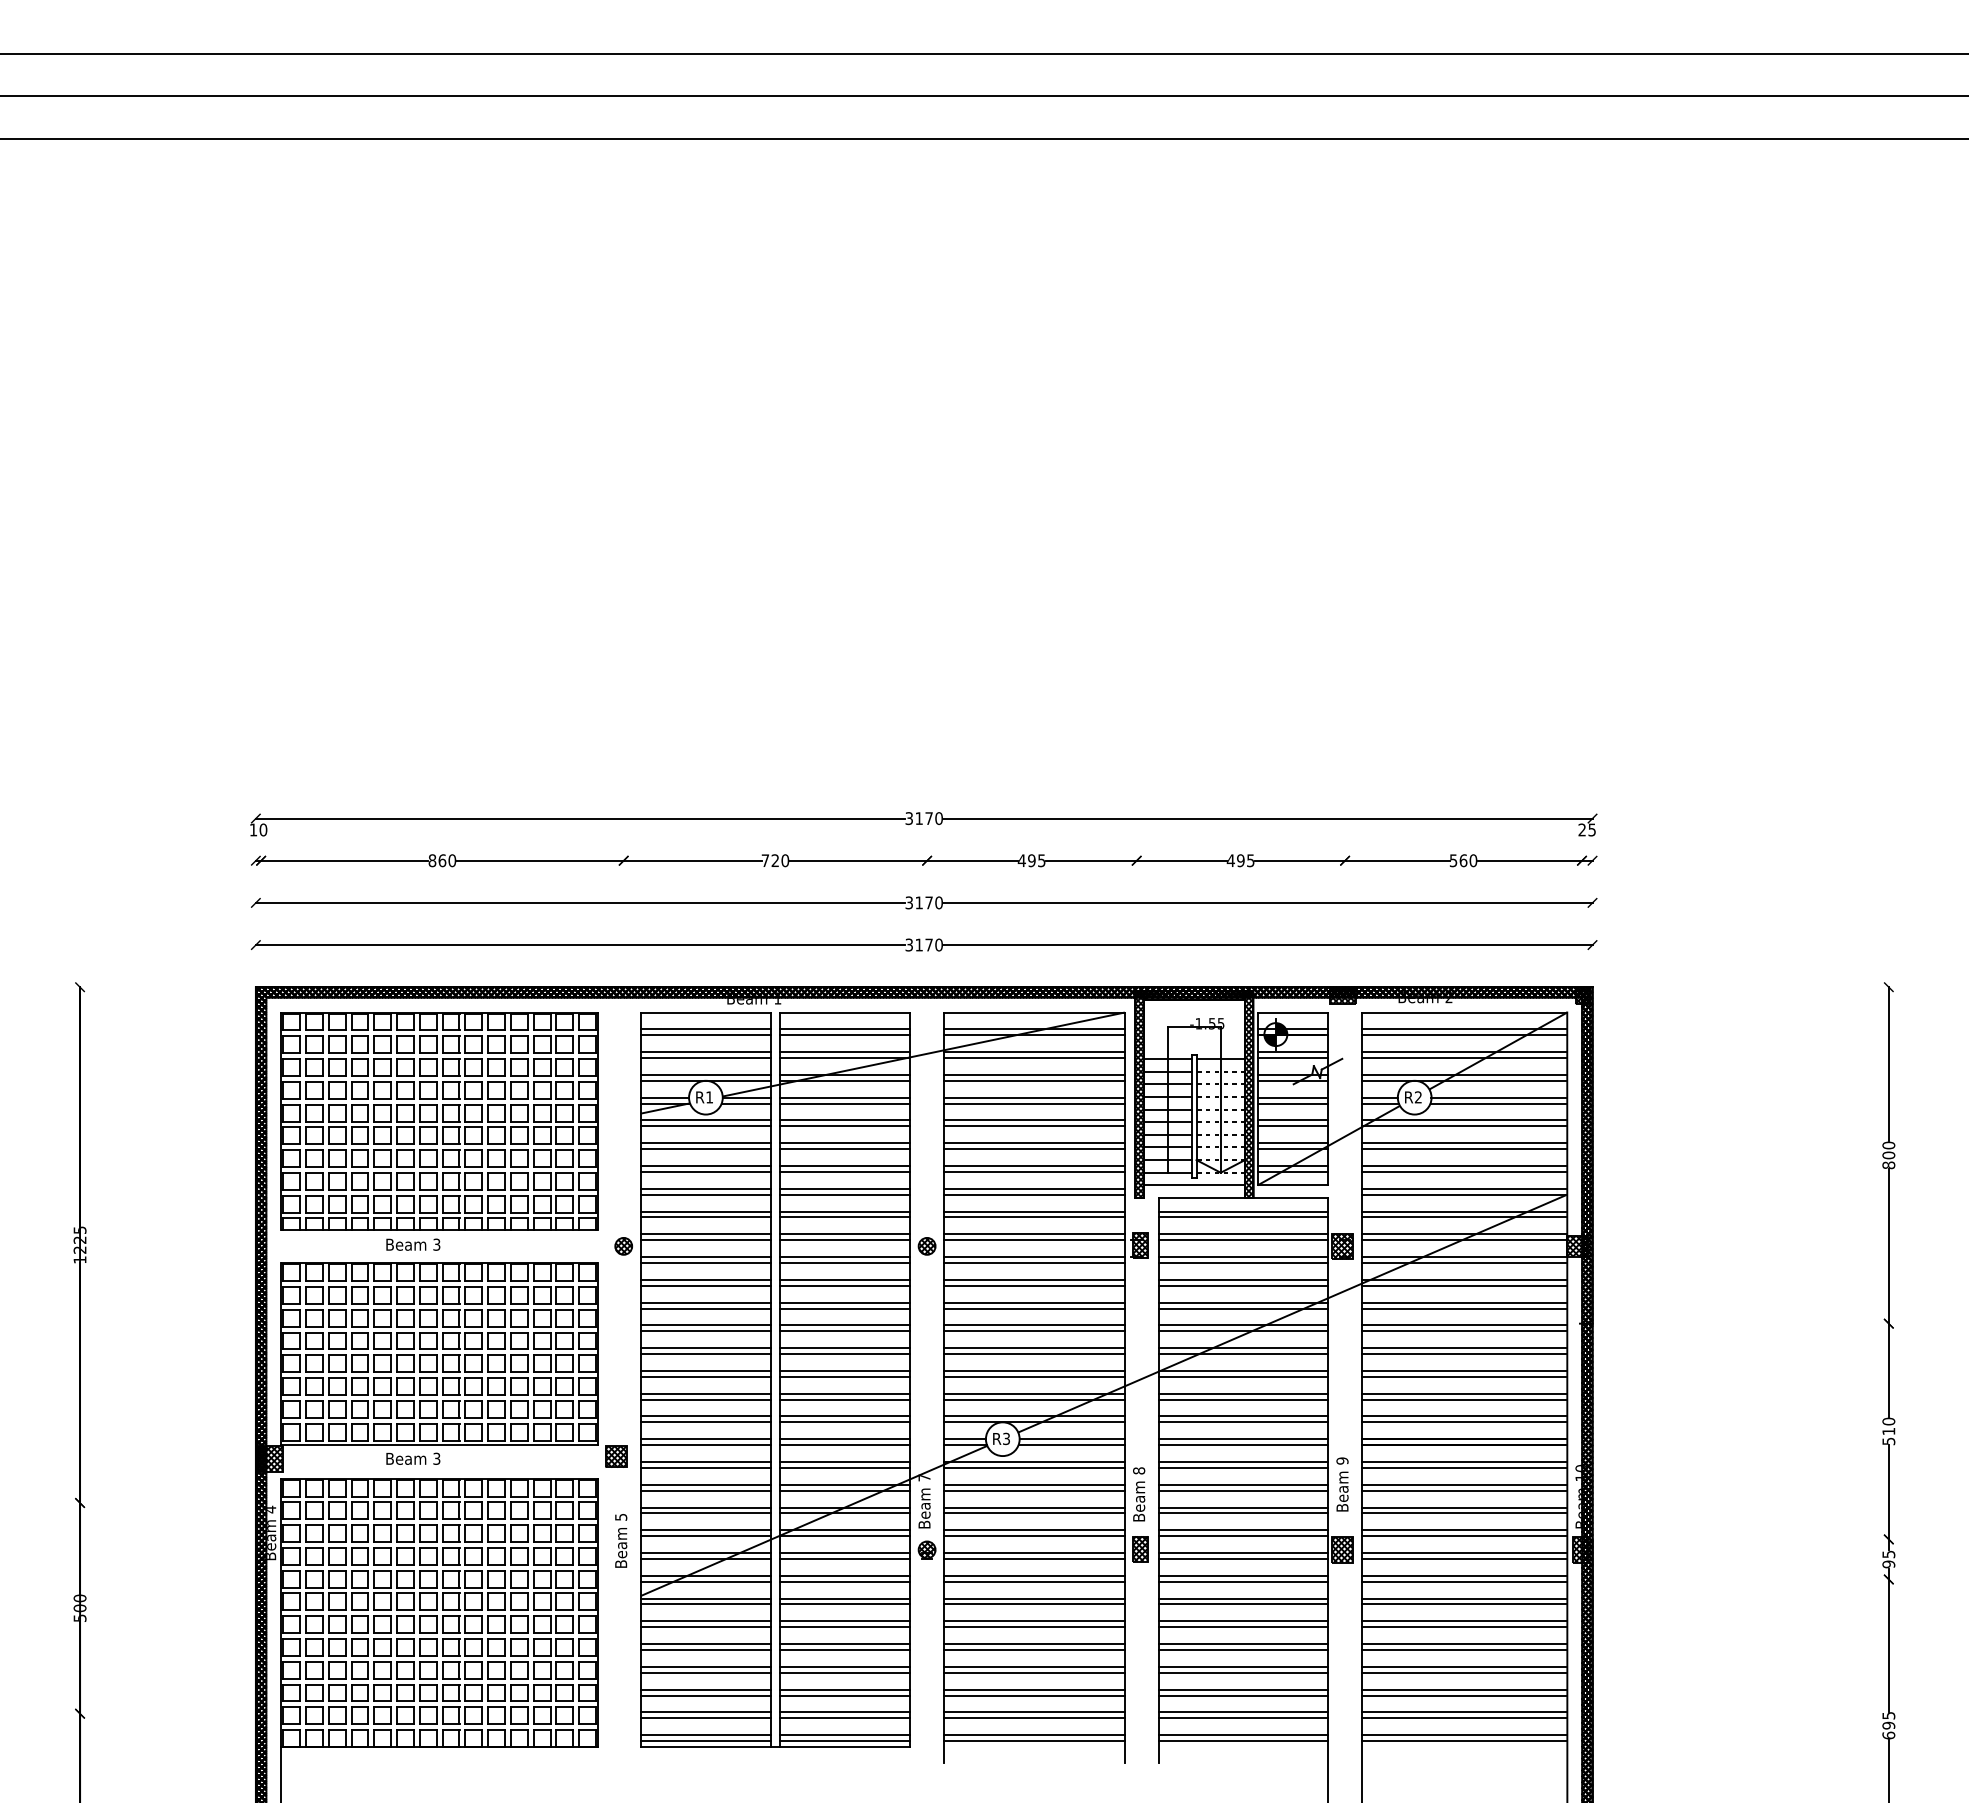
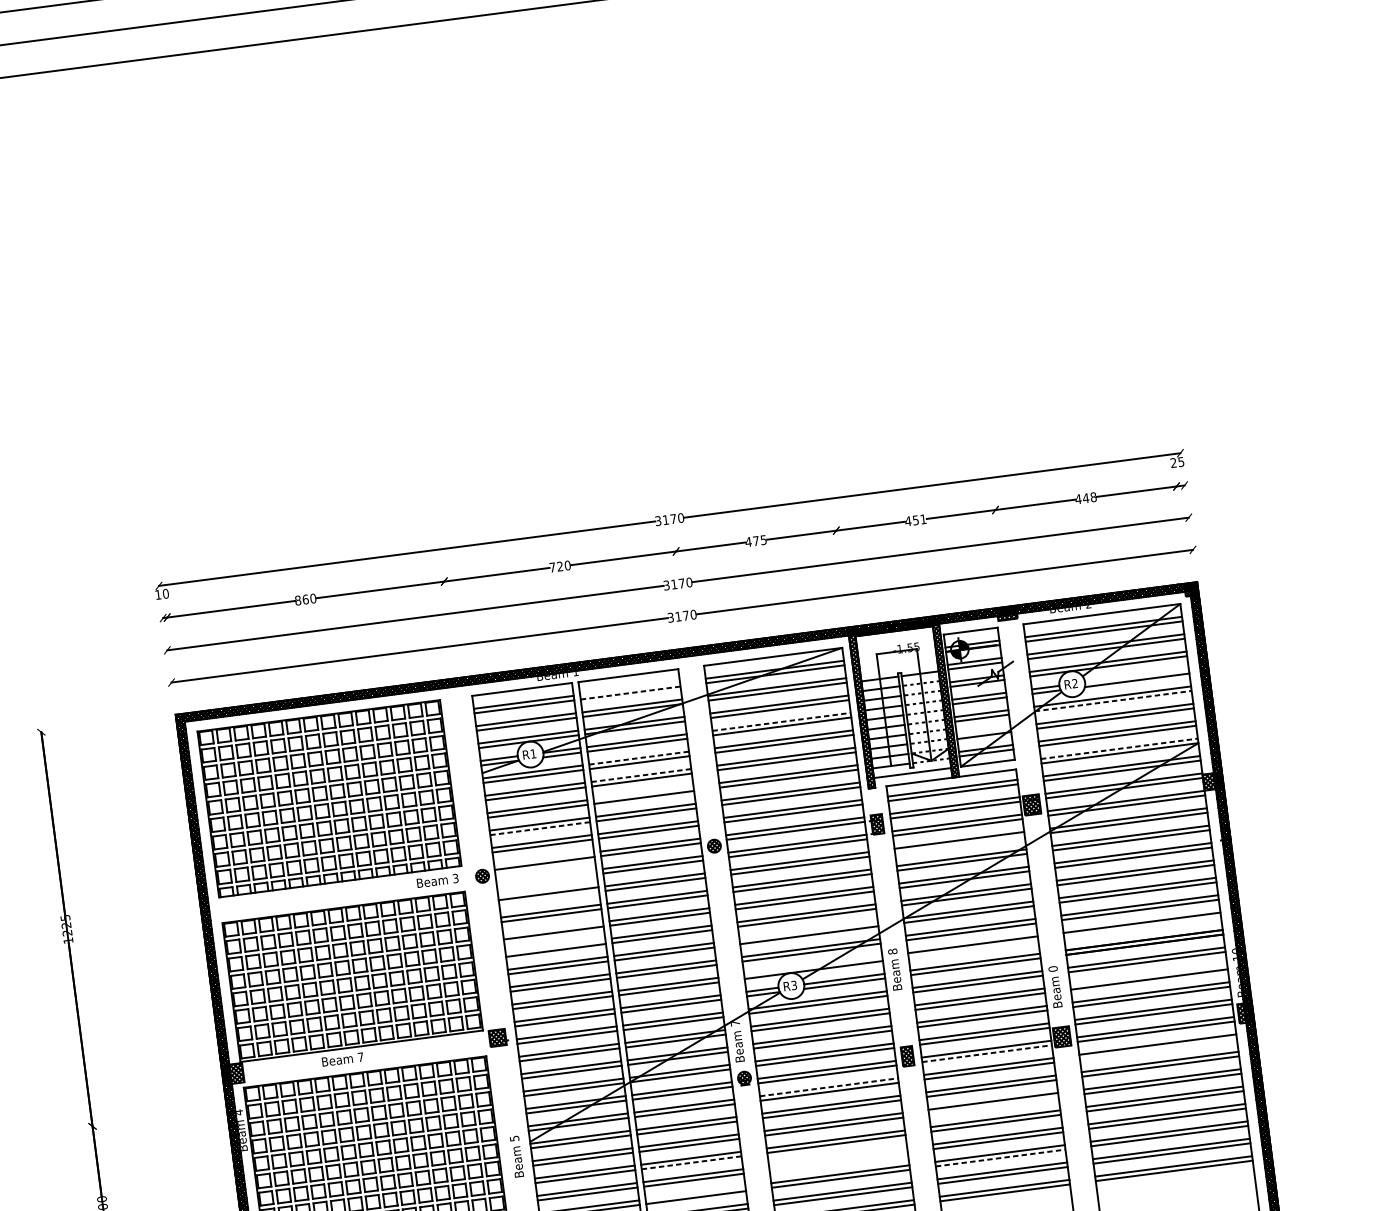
text: (1031, 860) -> (755, 540), 495 -> 475
text: (1245, 860) -> (919, 519), 495 -> 451
text: (1463, 860) -> (1085, 498), 560 -> 448
line: (844, 1029) -> (629, 688), removed
line: (845, 1035) -> (631, 693), solid -> dashed
line: (1034, 1097) -> (781, 721), solid -> dashed
line: (1499, 1097) -> (1137, 675), removed
line: (845, 1120) -> (639, 758), solid -> dashed
line: (1464, 1126) -> (1113, 701), solid -> dashed
line: (845, 1143) -> (641, 775), solid -> dashed
line: (1292, 1143) -> (983, 731), removed
line: (844, 1166) -> (643, 793), removed
line: (1464, 1188) -> (1119, 748), solid -> dashed
line: (706, 1194) -> (540, 828), solid -> dashed
line: (705, 1234) -> (543, 859), removed
text: (413, 1244) -> (437, 880), moved
line: (705, 1257) -> (546, 876), removed
line: (705, 1262) -> (546, 880), removed
line: (705, 1285) -> (548, 898), removed
line: (1243, 1285) -> (960, 844), removed
line: (705, 1325) -> (552, 928), removed
line: (705, 1348) -> (555, 946), removed
line: (1033, 1370) -> (808, 930), removed
line: (1033, 1416) -> (812, 965), removed
line: (1243, 1422) -> (973, 949), removed
line: (1464, 1422) -> (1142, 927), removed
text: (436, 1458) -> (360, 1056), 3 -> 7
text: (1342, 1460) -> (1053, 968), 9 -> 0
line: (1464, 1484) -> (1148, 974), removed
text: (1139, 1494) -> (895, 969), moved
text: (621, 1540) -> (517, 1156), moved
line: (1243, 1558) -> (987, 1053), solid -> dashed
line: (1034, 1575) -> (829, 1087), solid -> dashed
line: (1464, 1581) -> (1158, 1048), removed
line: (1243, 1627) -> (993, 1106), removed
line: (845, 1650) -> (692, 1163), solid -> dashed
line: (1033, 1666) -> (837, 1156), removed
line: (1033, 1672) -> (837, 1161), removed
line: (844, 1689) -> (695, 1193), removed
line: (1243, 1695) -> (1000, 1158), solid -> dashed

